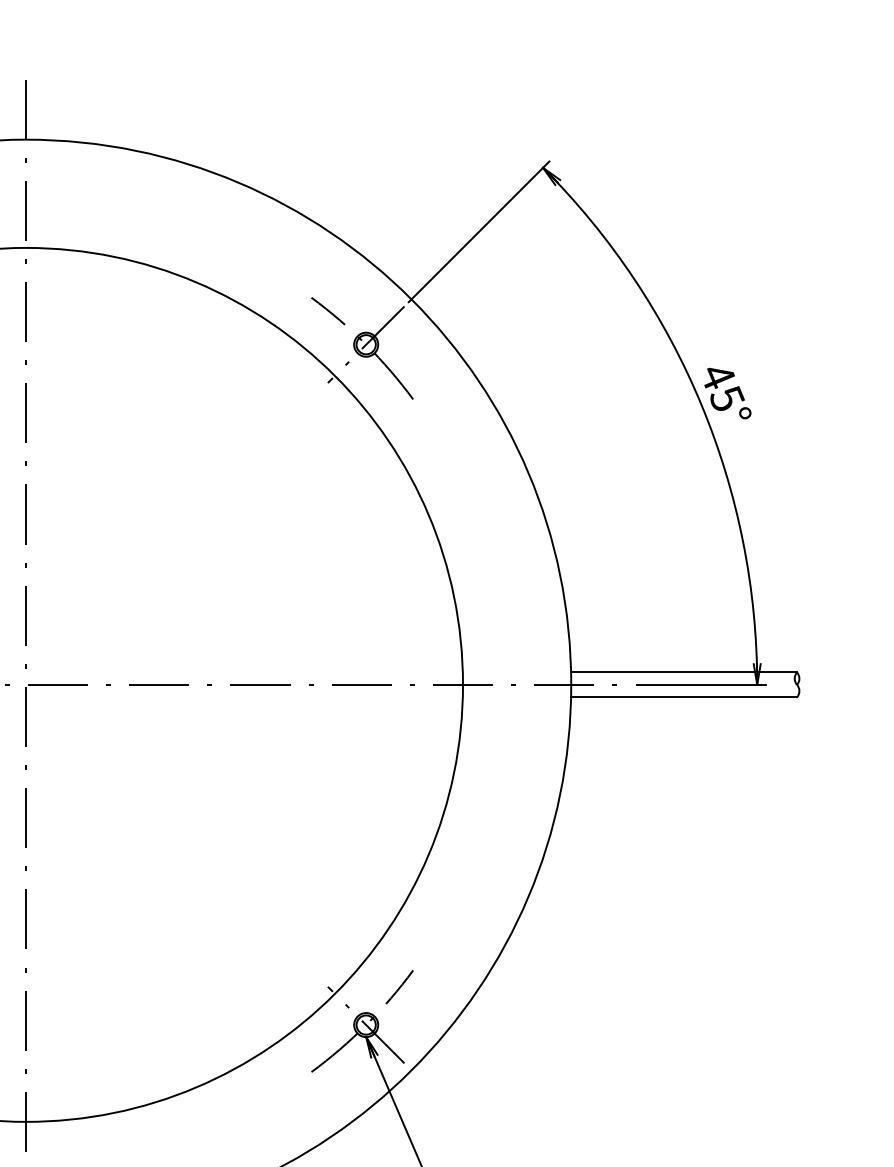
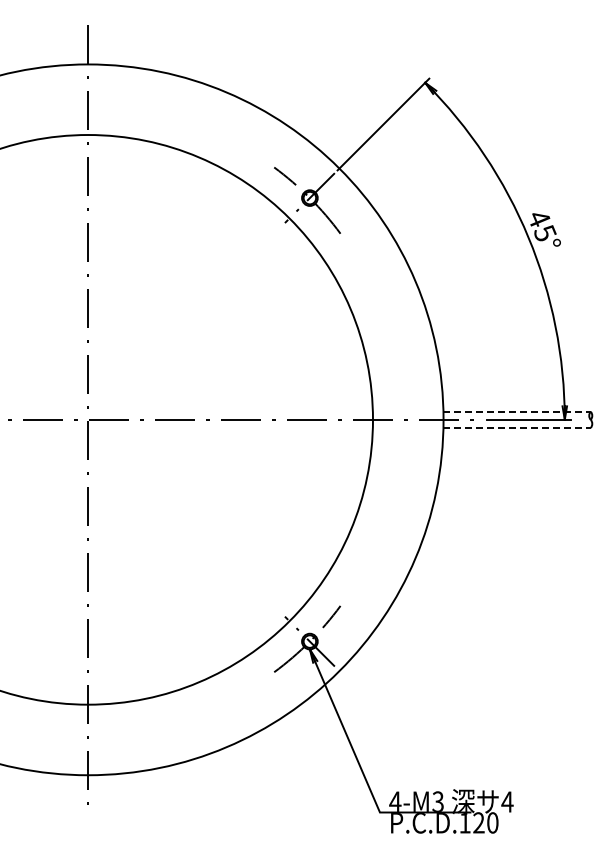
line: (684, 672) -> (517, 411), solid -> dashed
line: (684, 696) -> (517, 427), solid -> dashed

